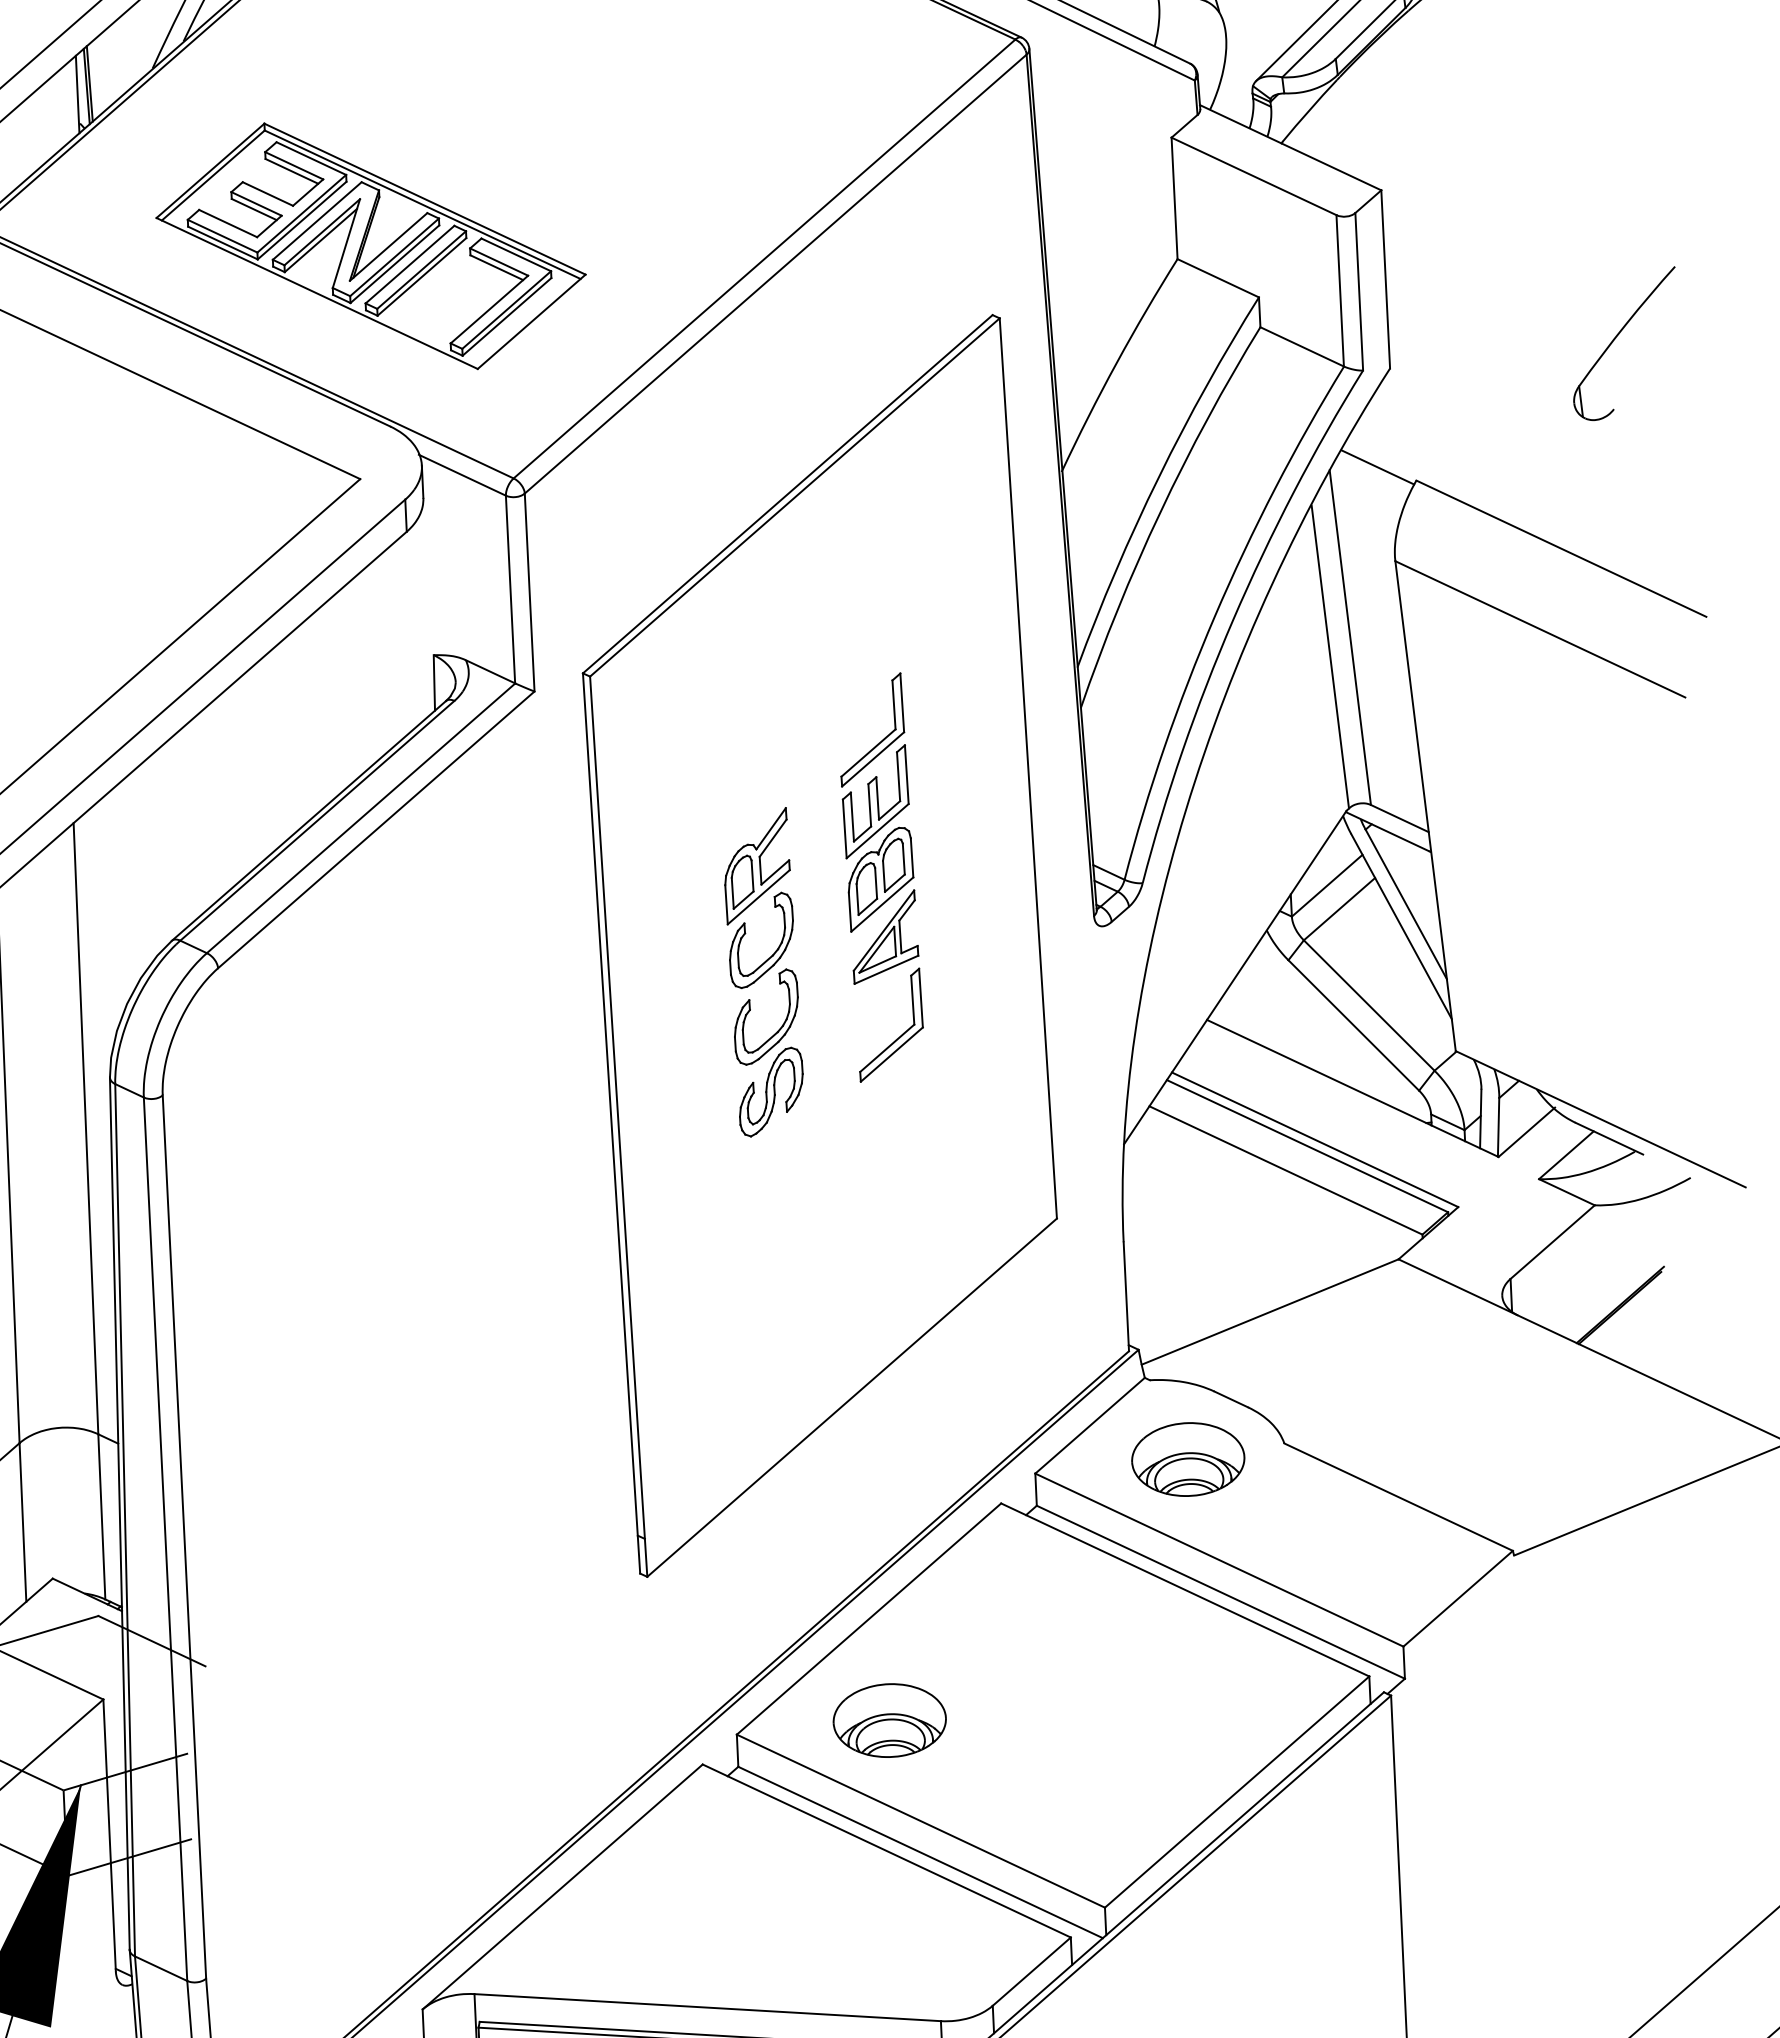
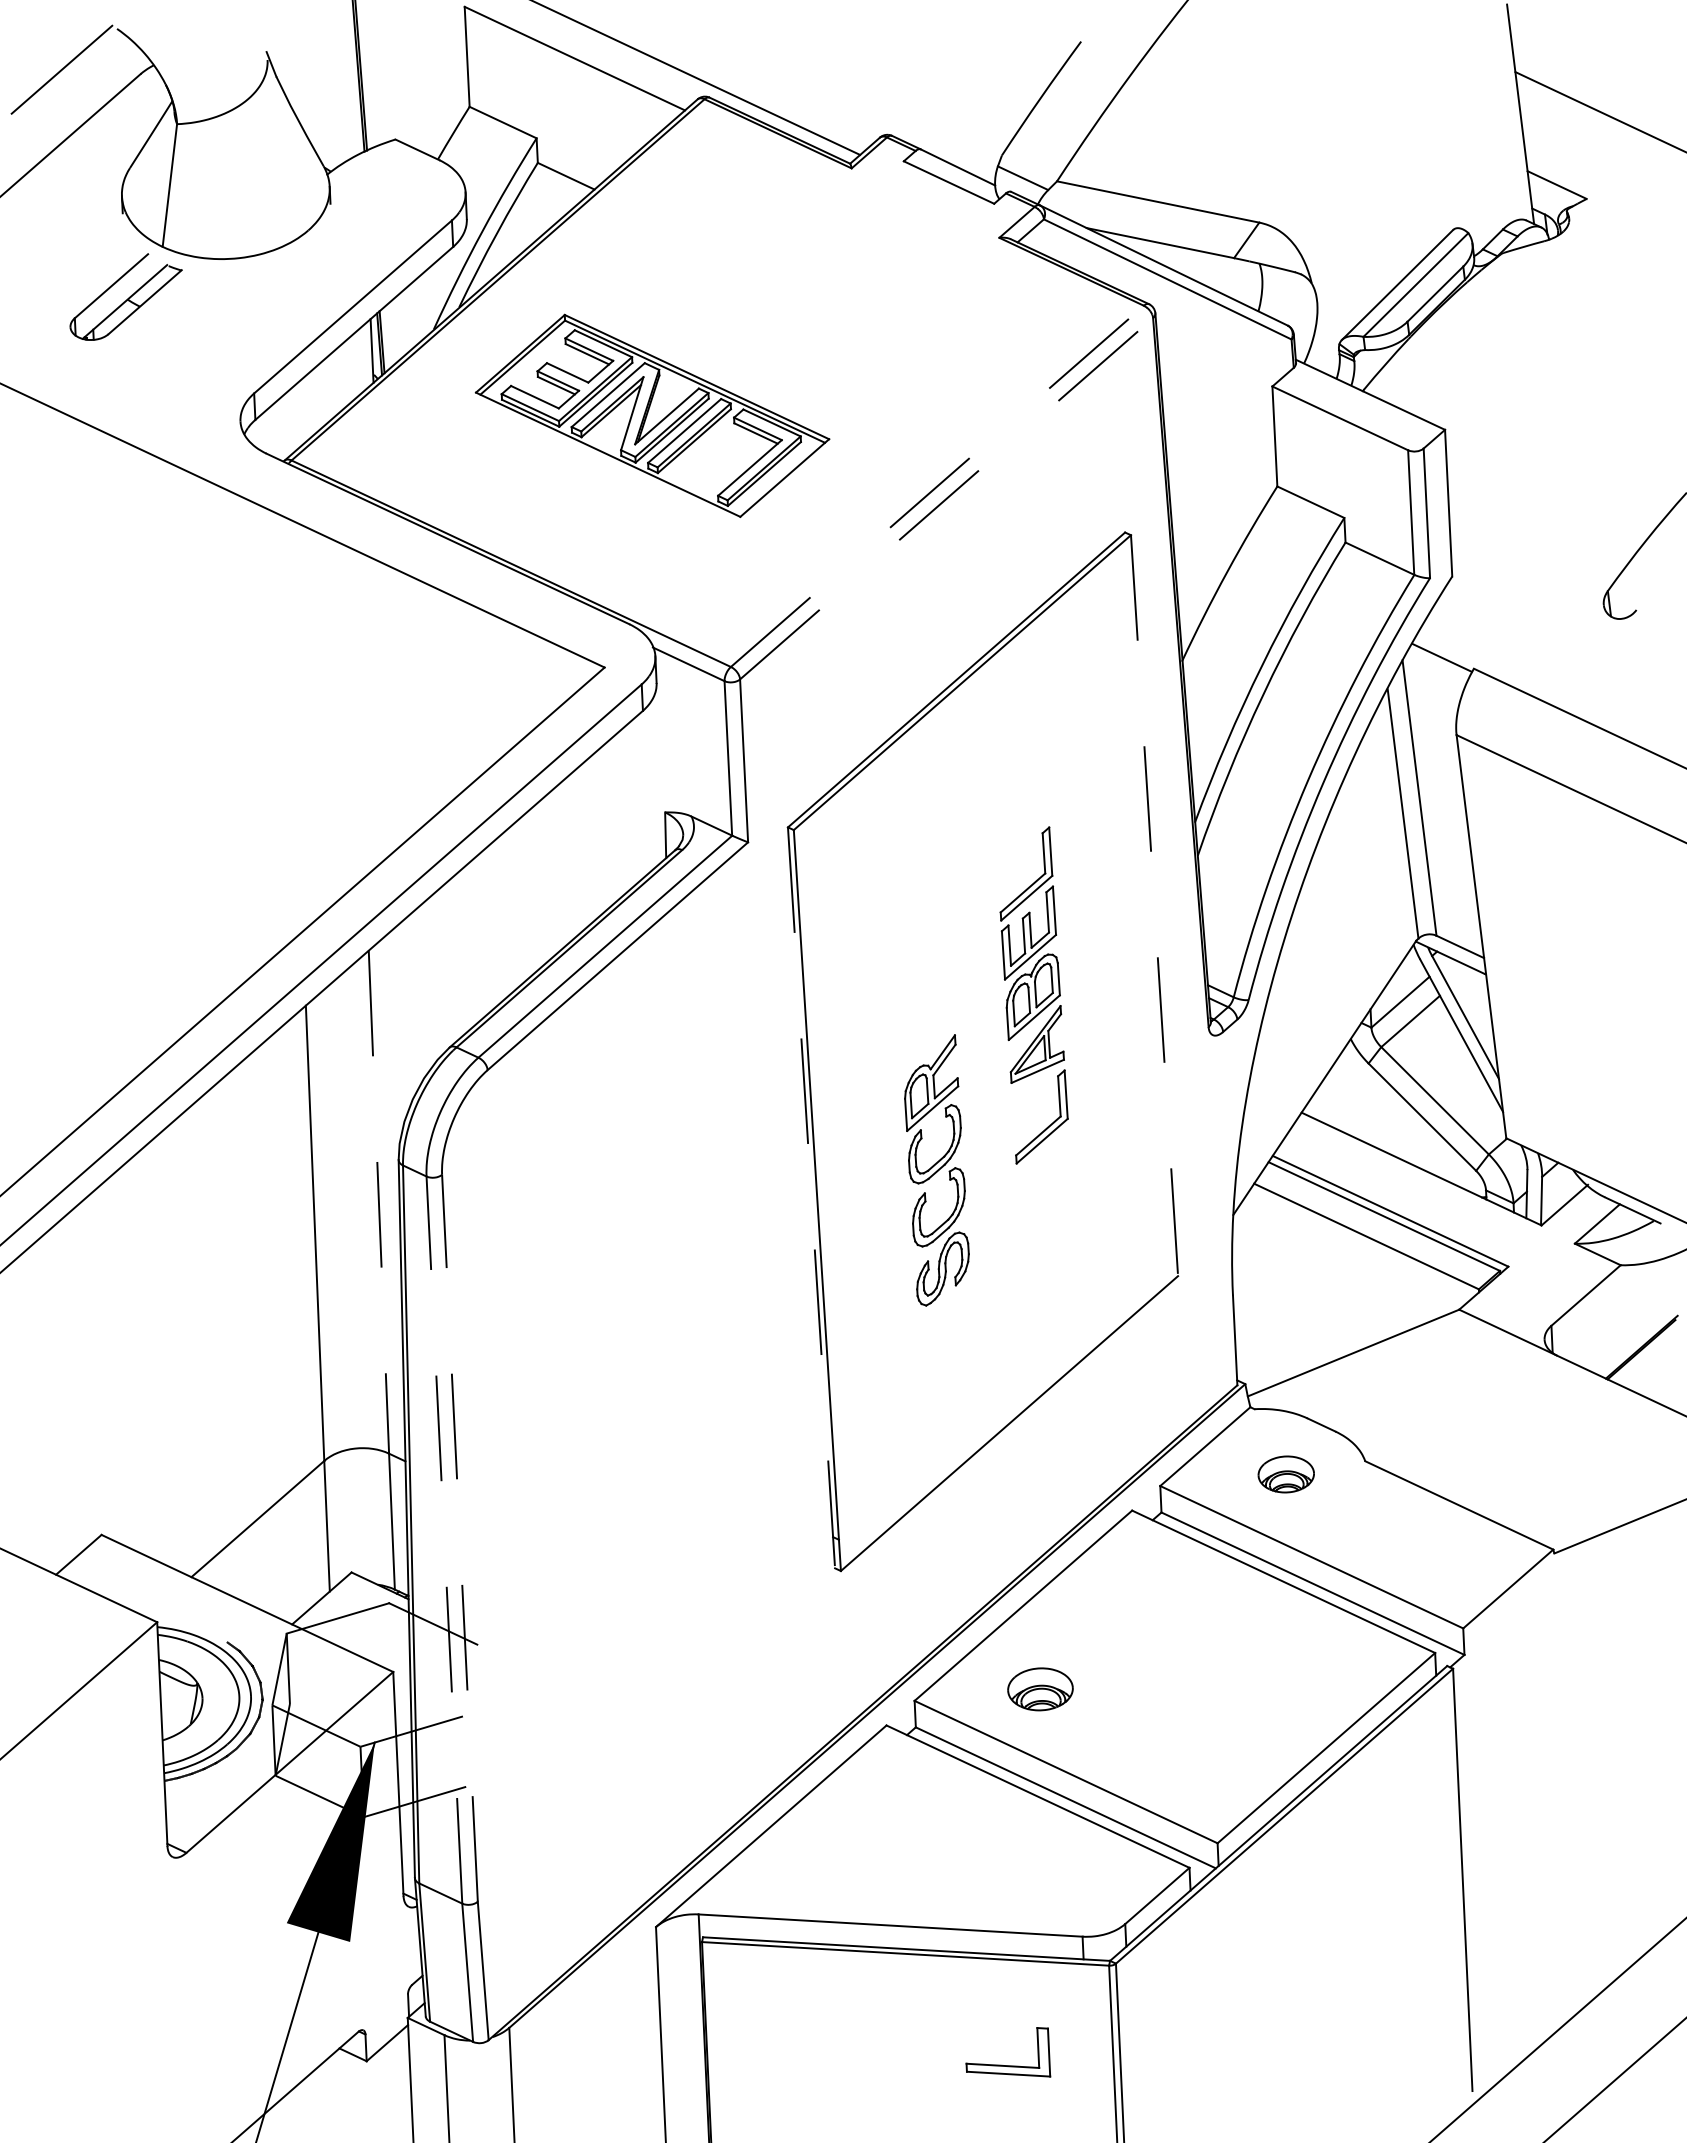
part: (370, 245) -> (652, 415), moved
line: (764, 259) -> (937, 486), solid -> dashed
line: (775, 273) -> (946, 498), solid -> dashed
line: (1028, 769) -> (1154, 906), solid -> dashed
part: (763, 972) -> (936, 1170), moved
line: (611, 1124) -> (811, 1198), solid -> dashed
line: (85, 1129) -> (378, 1202), solid -> dashed
part: (1188, 1459) -> (1286, 1474), size x0.6
line: (183, 1537) -> (459, 1538), solid -> dashed
line: (165, 1539) -> (444, 1540), solid -> dashed
part: (889, 1720) -> (1040, 1689), size x0.7

